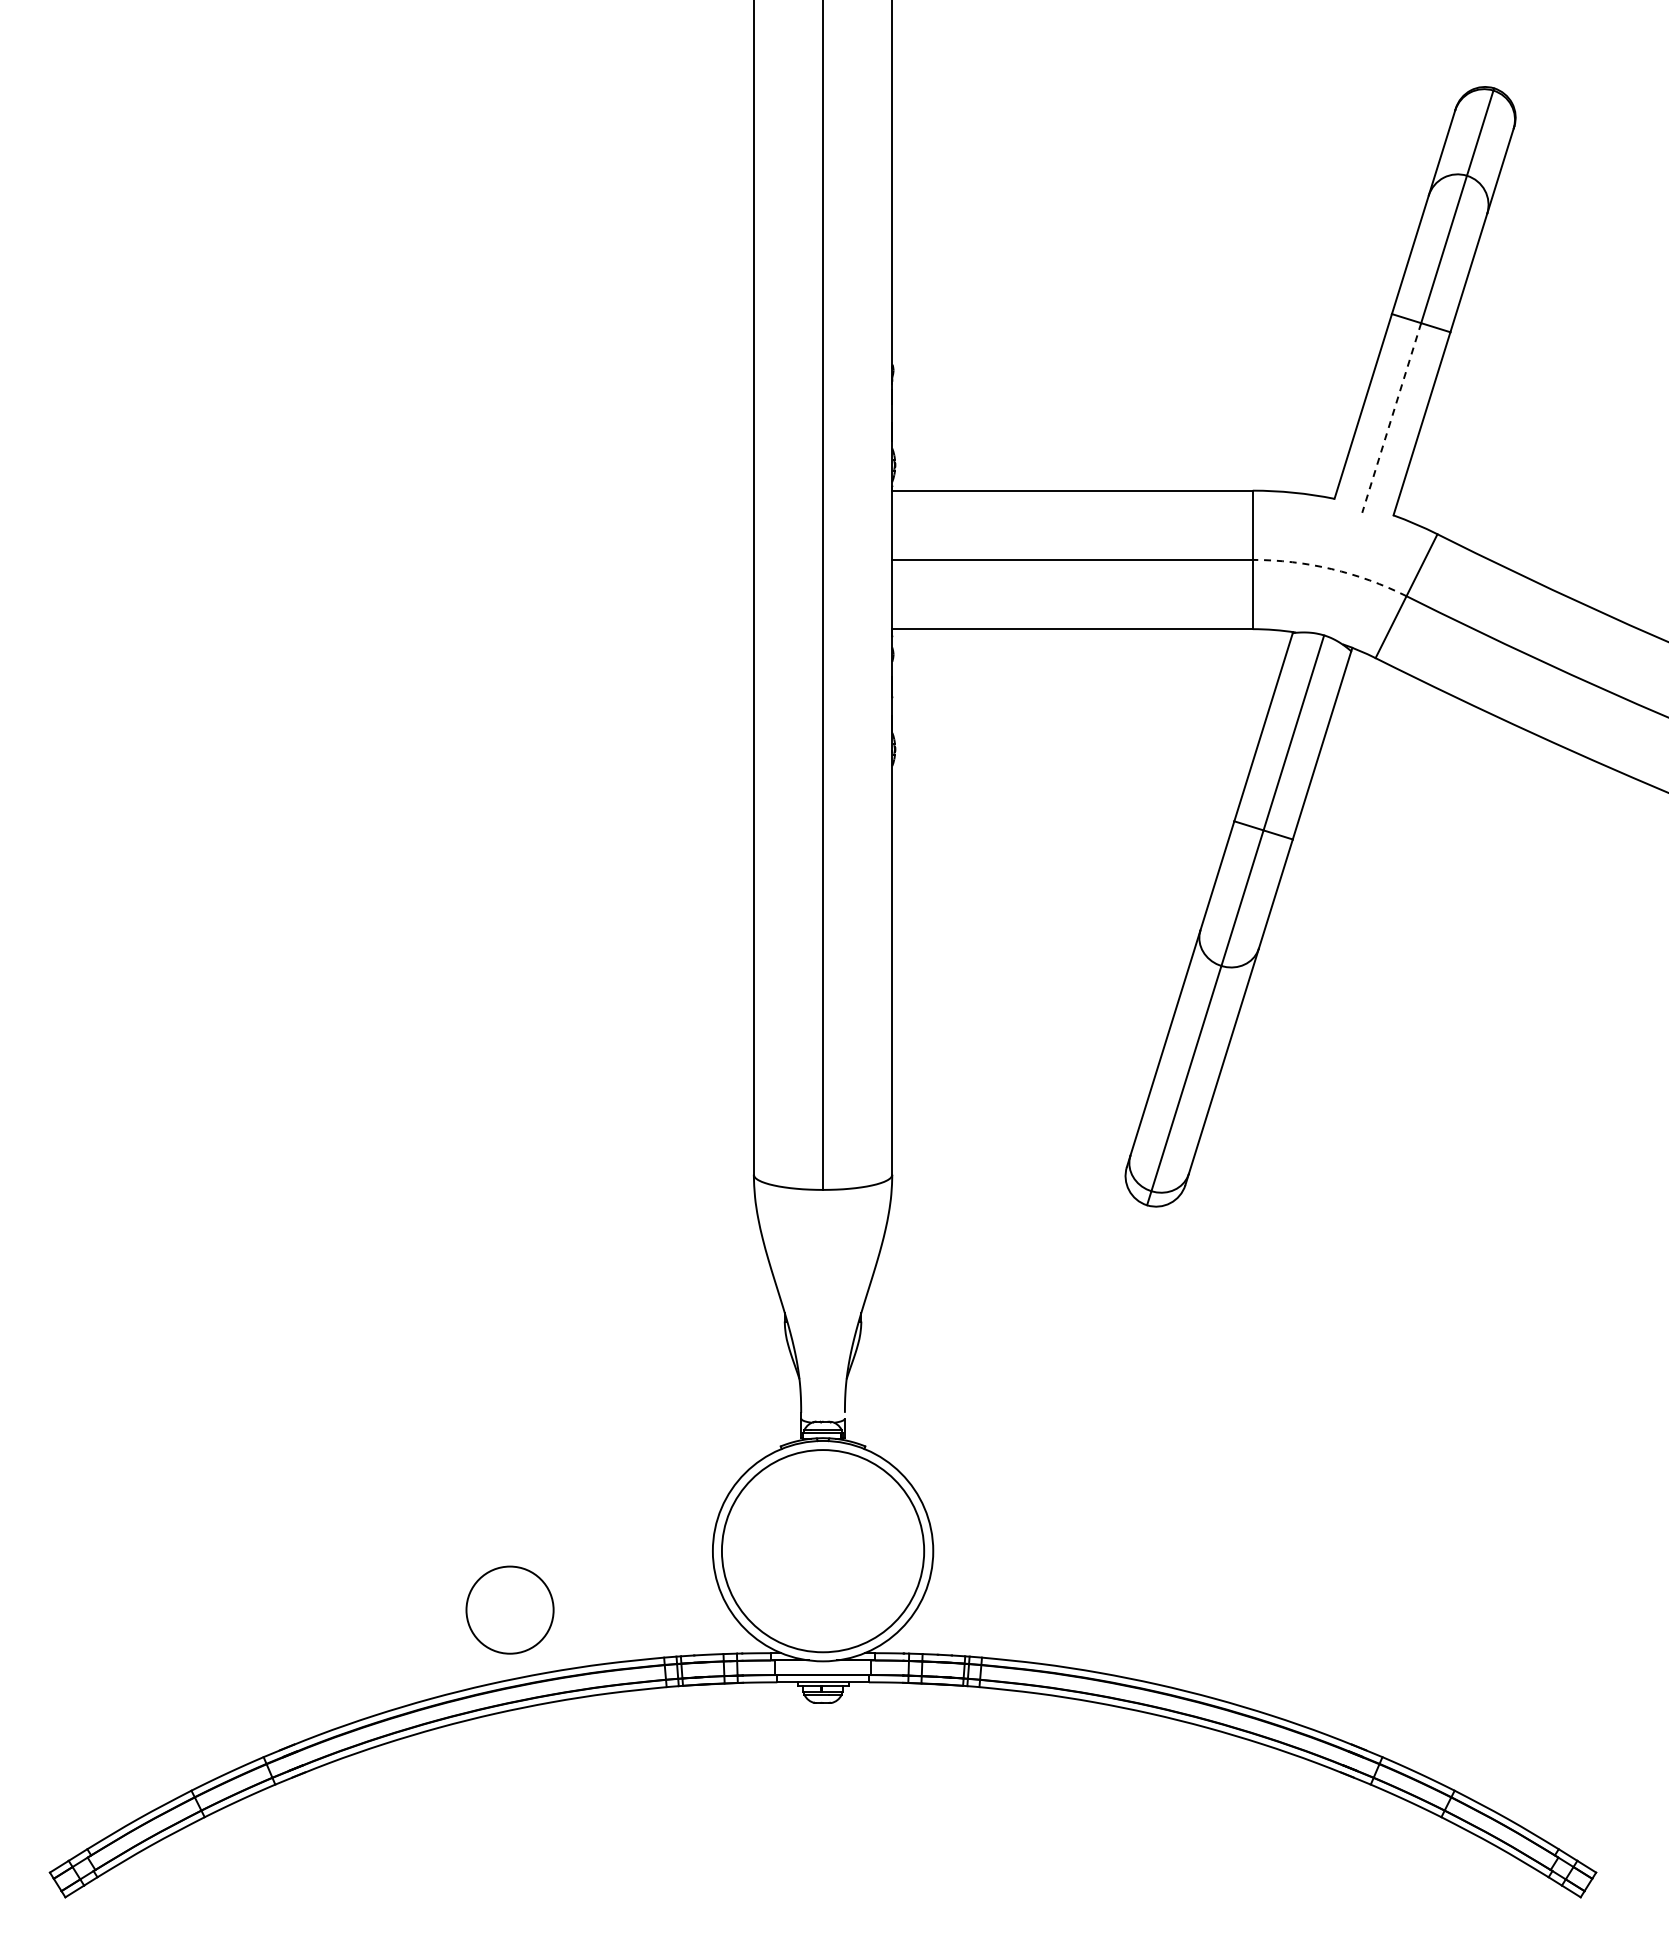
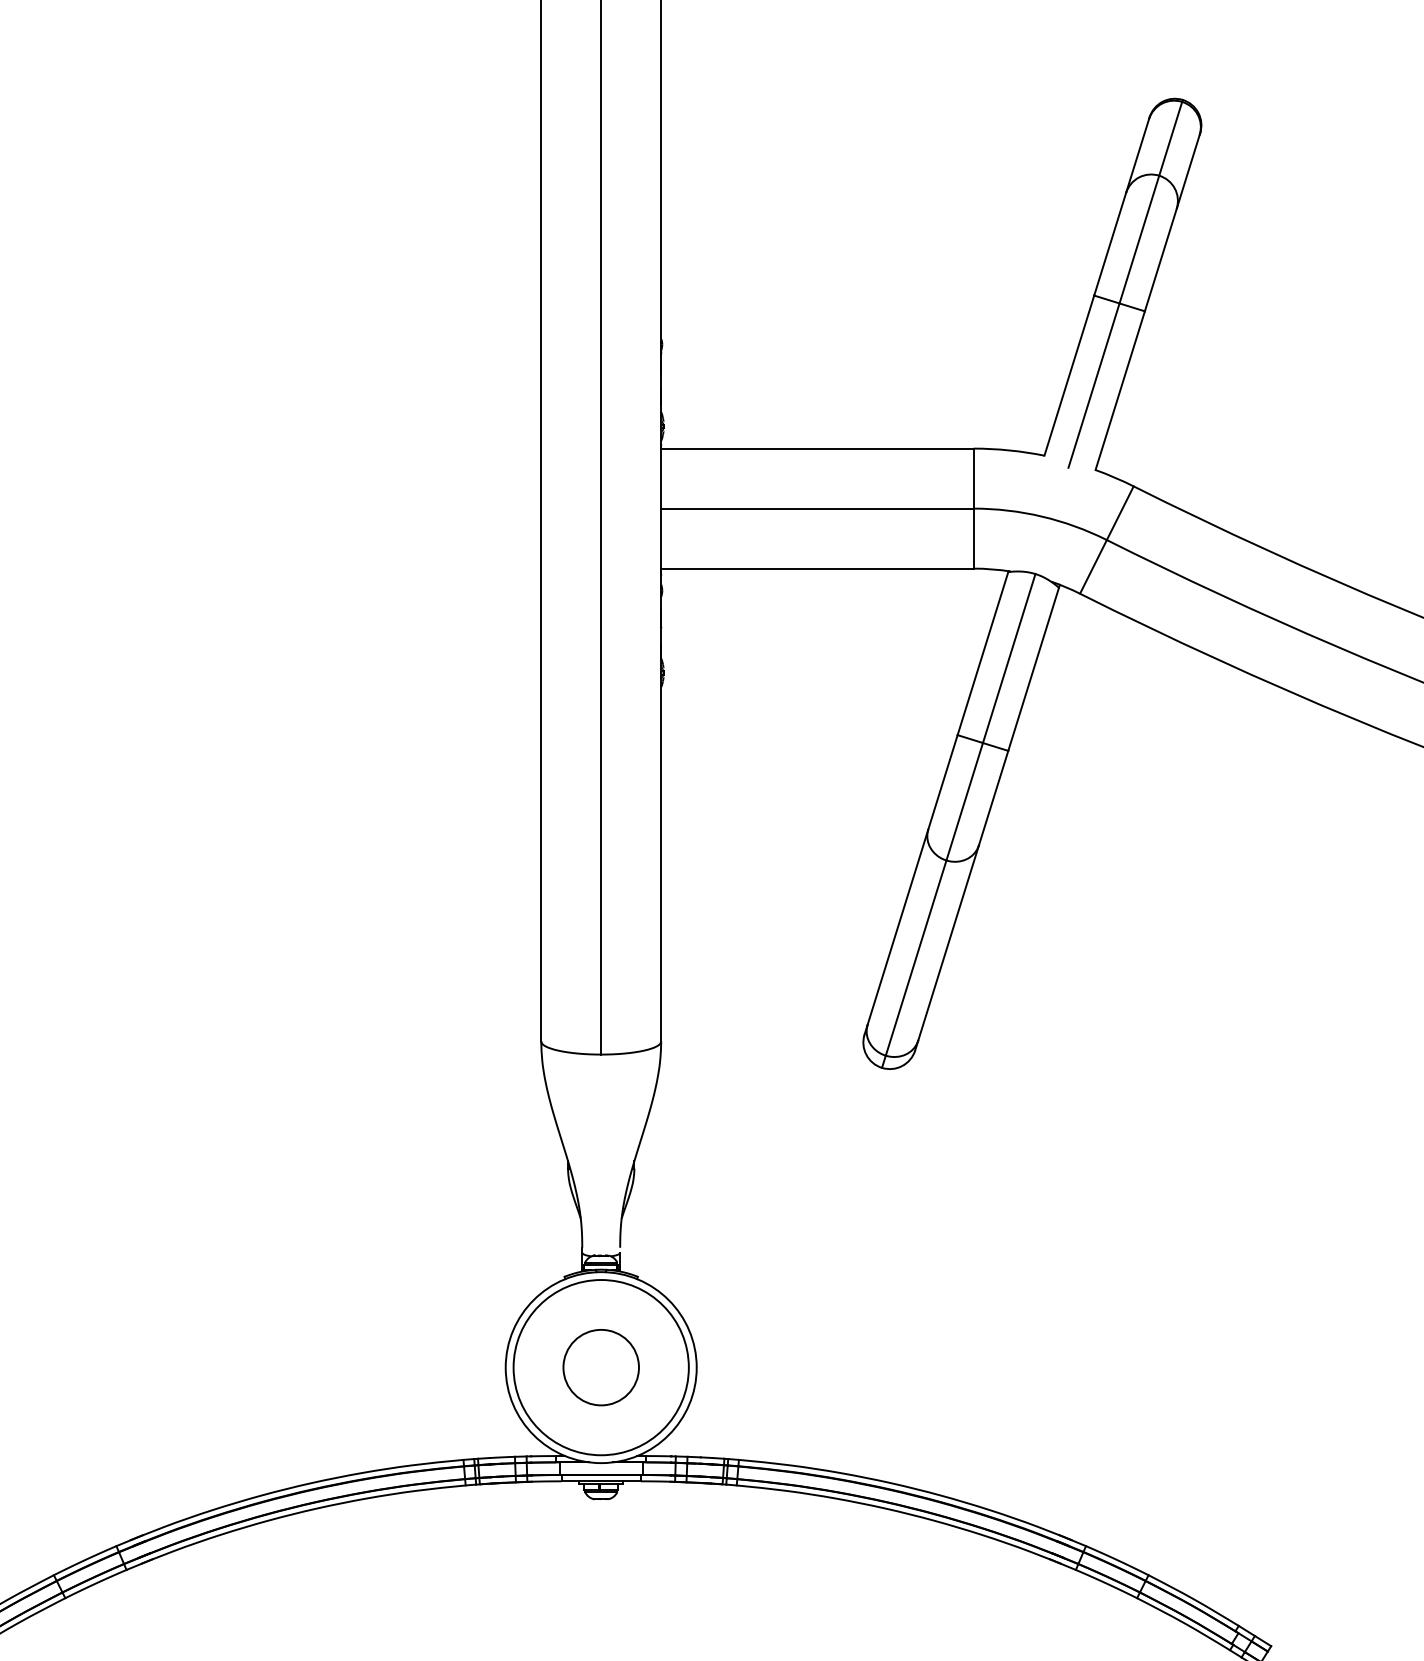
line: (1391, 418) -> (1093, 386), dashed -> solid
arc: (1331, 569) -> (1041, 516), dashed -> solid
circle: (509, 1609) -> (600, 1367), moved

